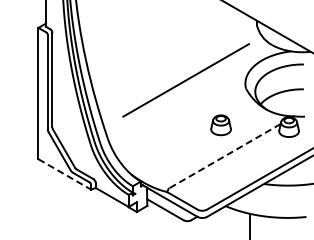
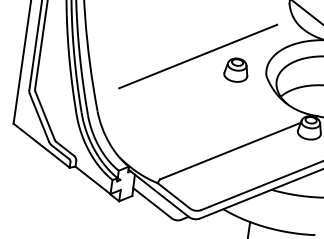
part: (220, 125) -> (235, 70), moved
line: (224, 156) -> (230, 151), dashed -> solid
line: (65, 174) -> (42, 145), dashed -> solid

